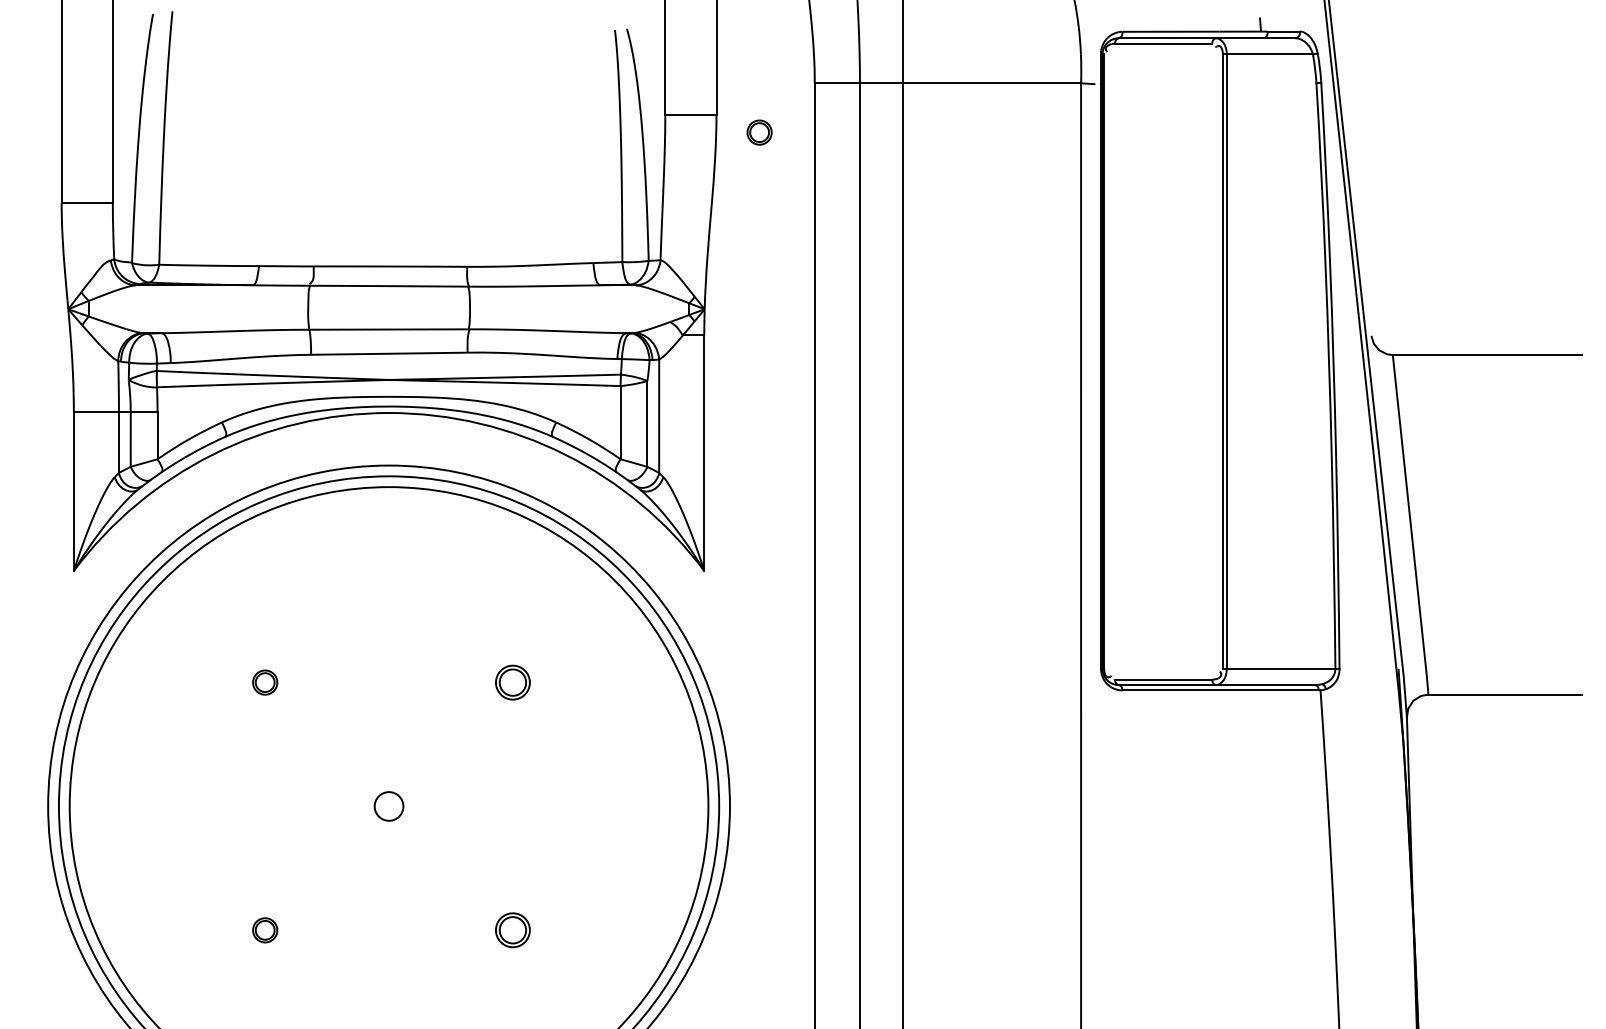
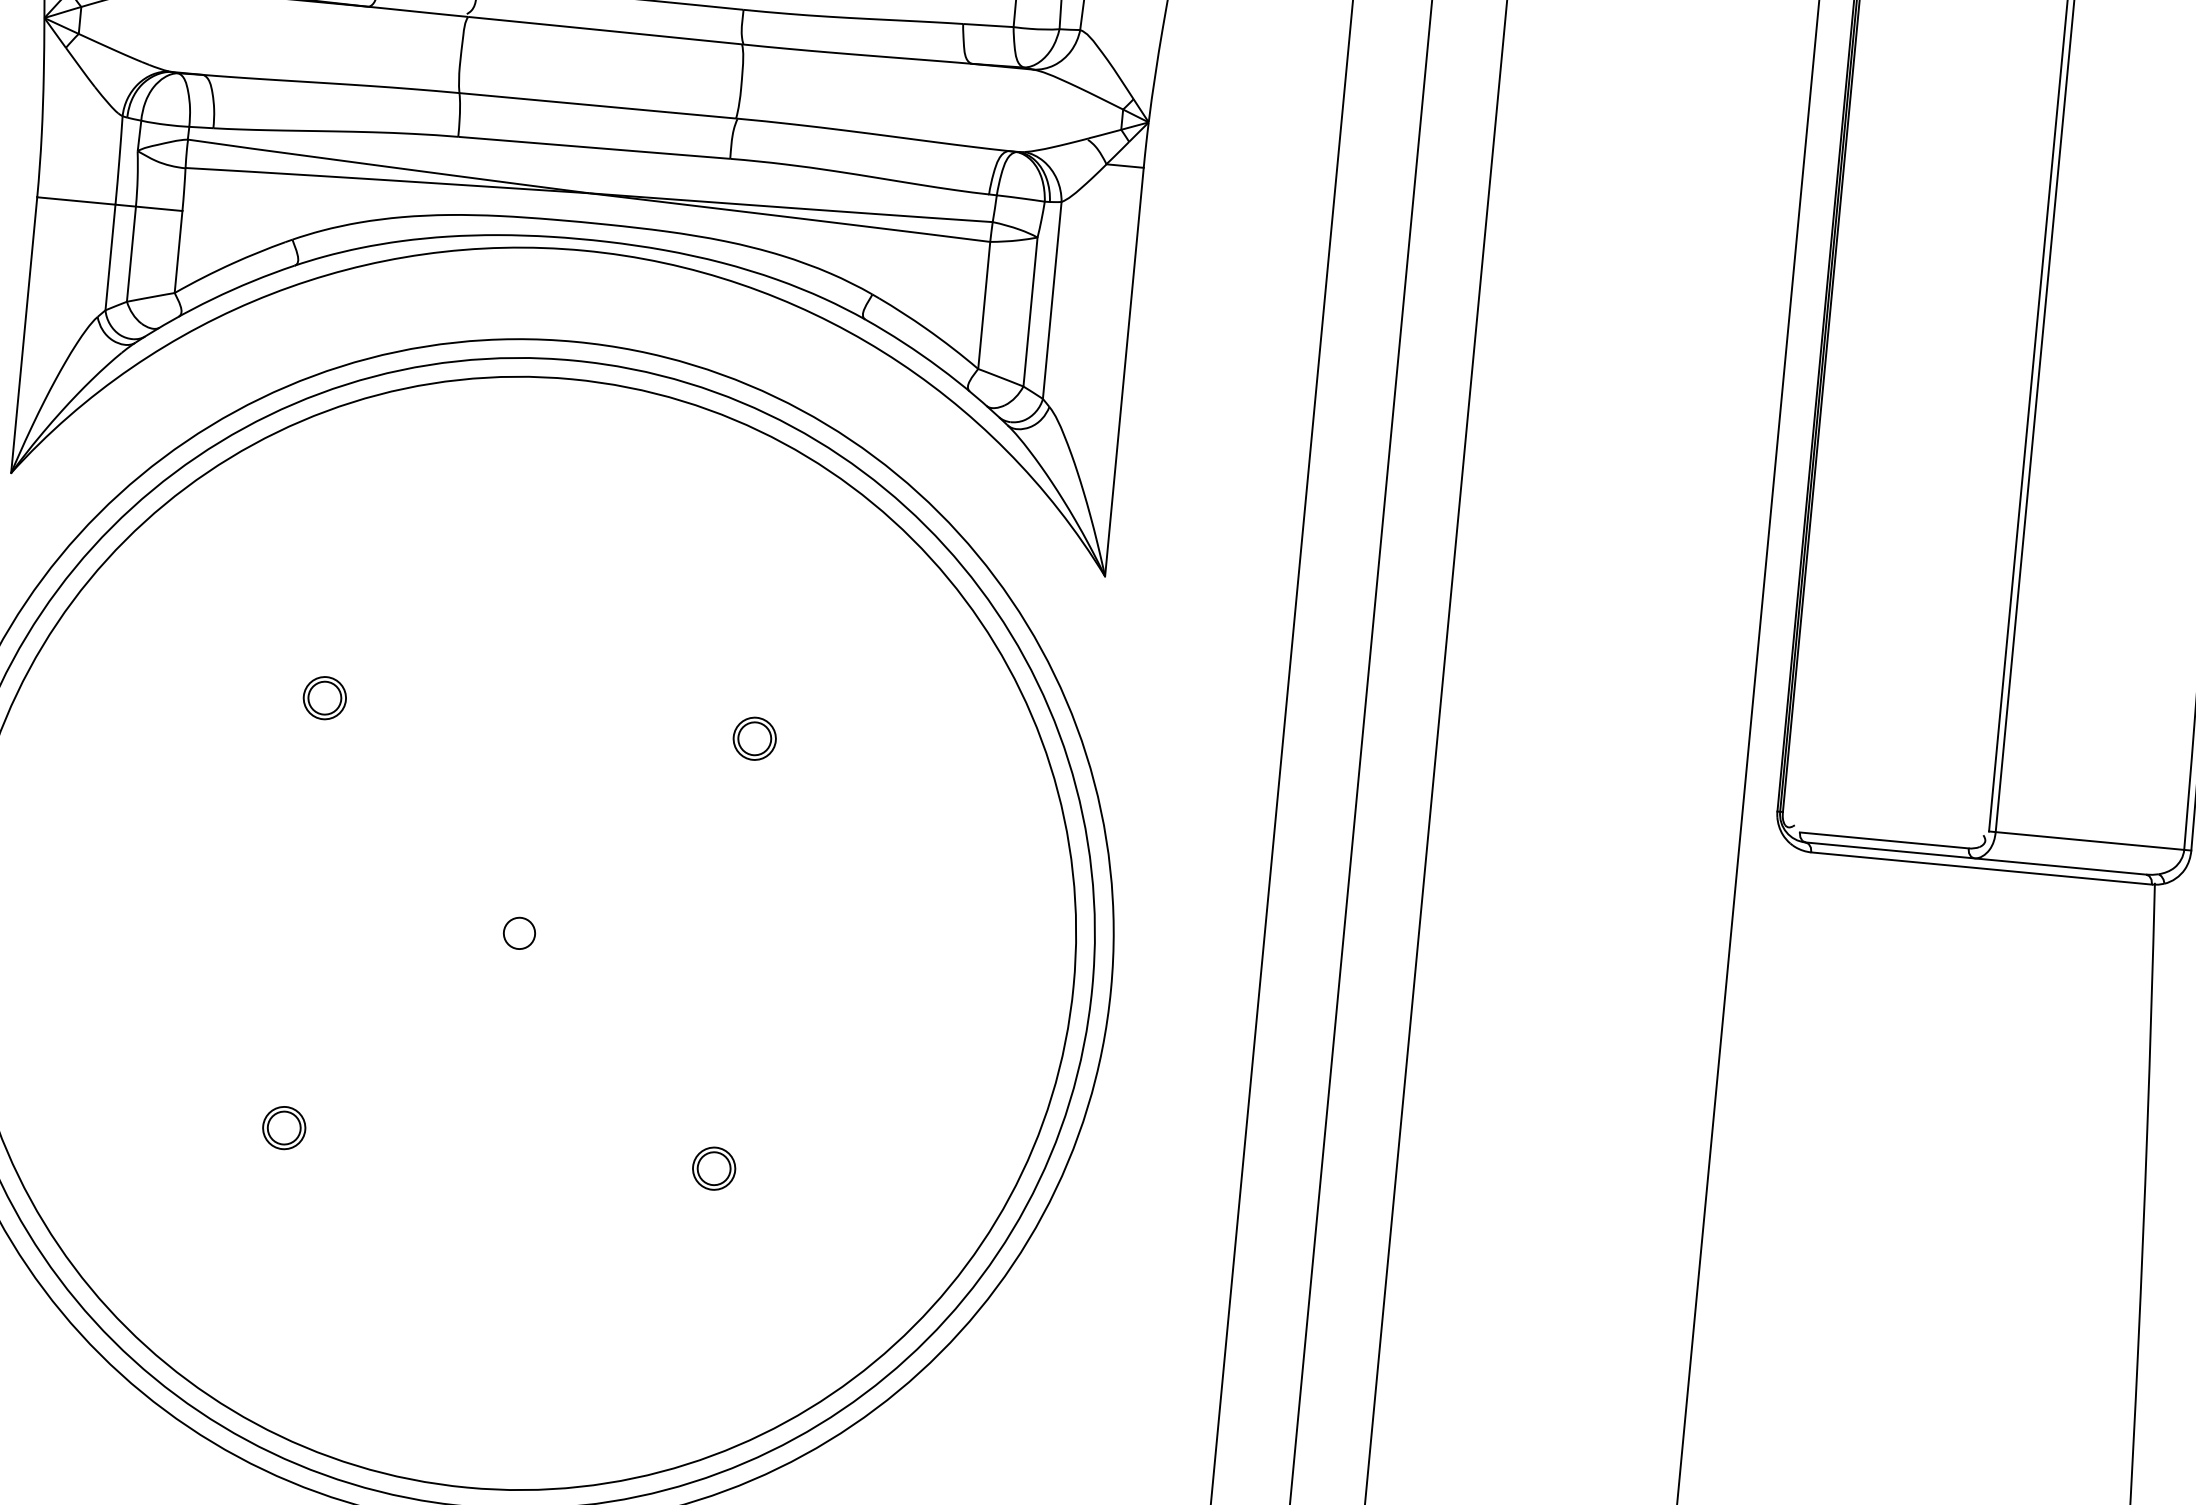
part: (512, 682) -> (754, 738), size x0.71
circle: (389, 806) -> (520, 933), size x0.62
part: (512, 930) -> (713, 1168), size x0.71

